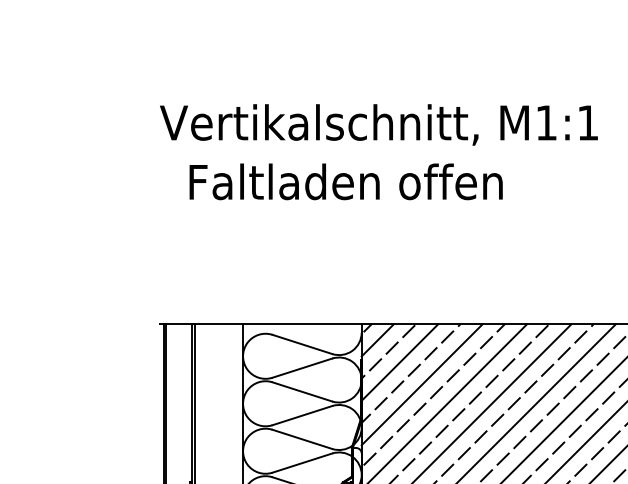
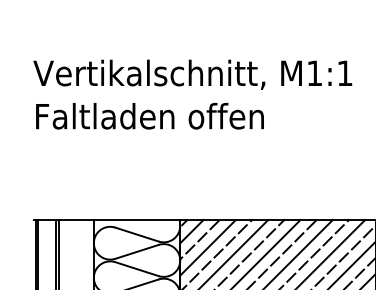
text: (345, 181) -> (149, 115), moved

